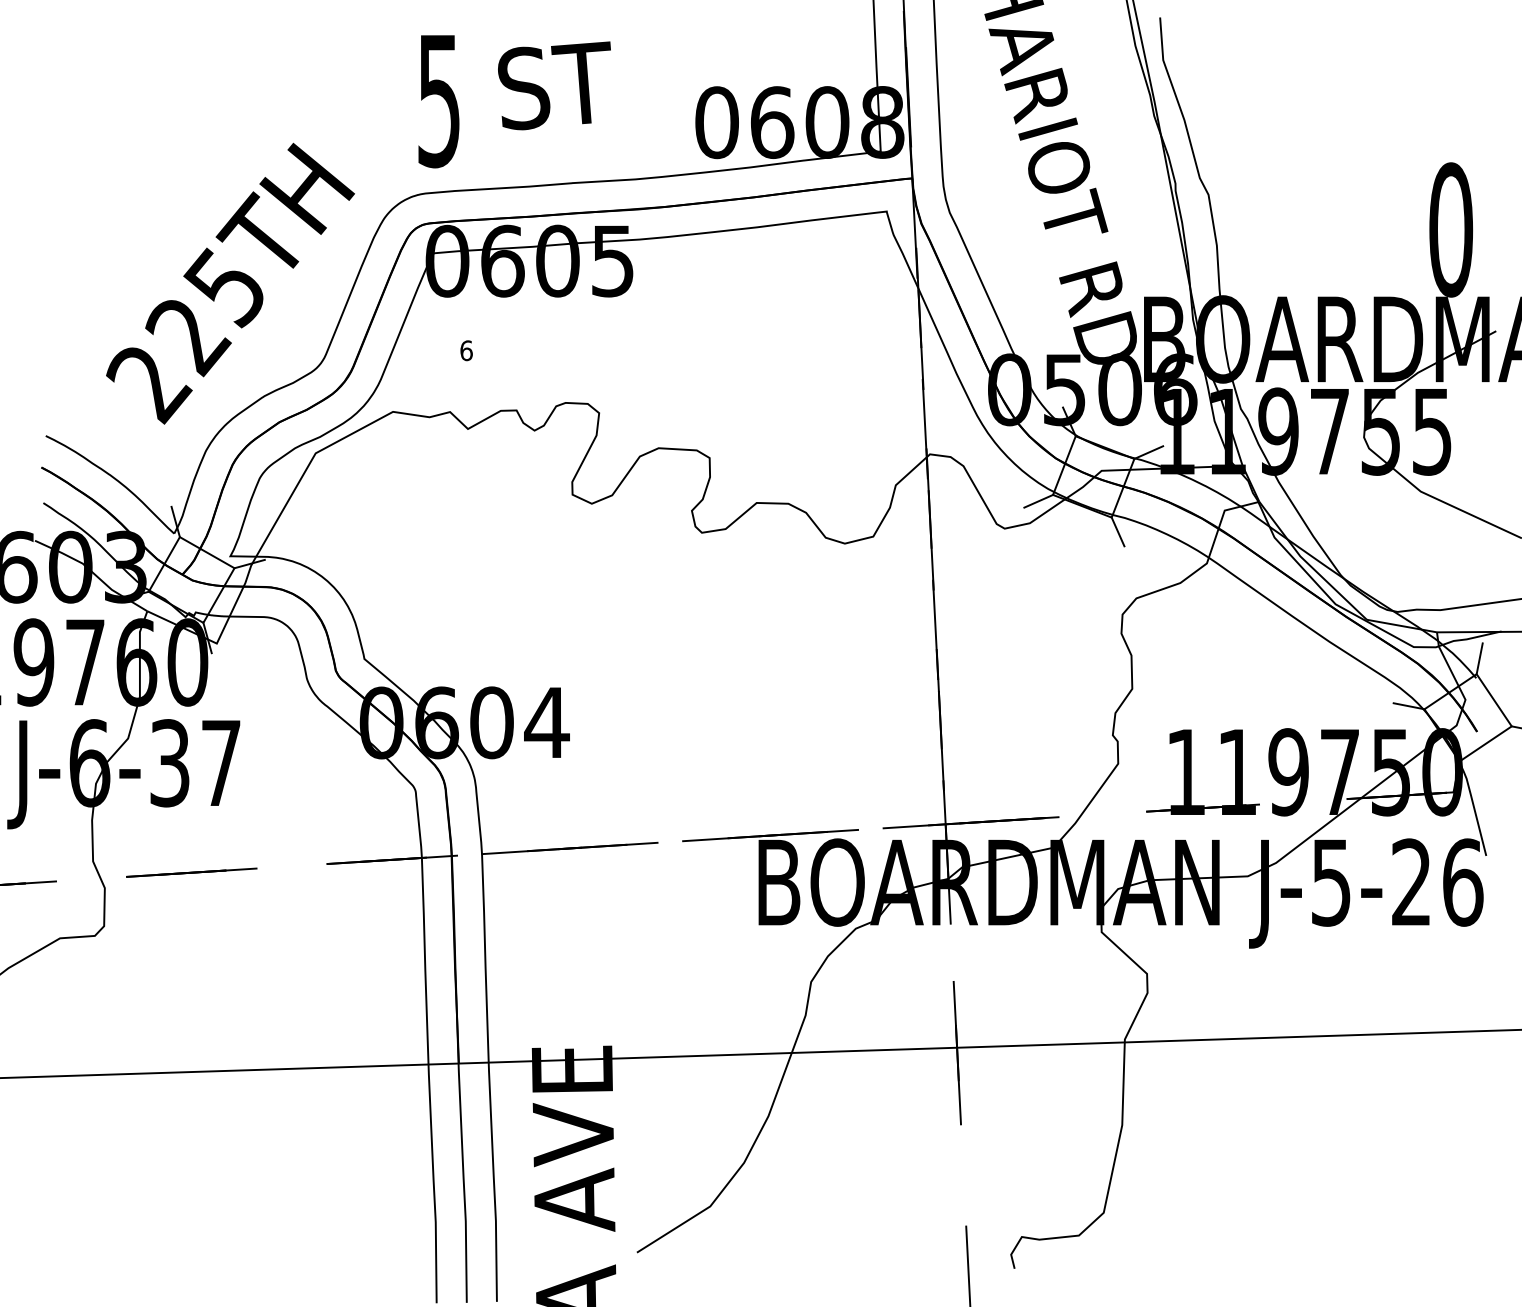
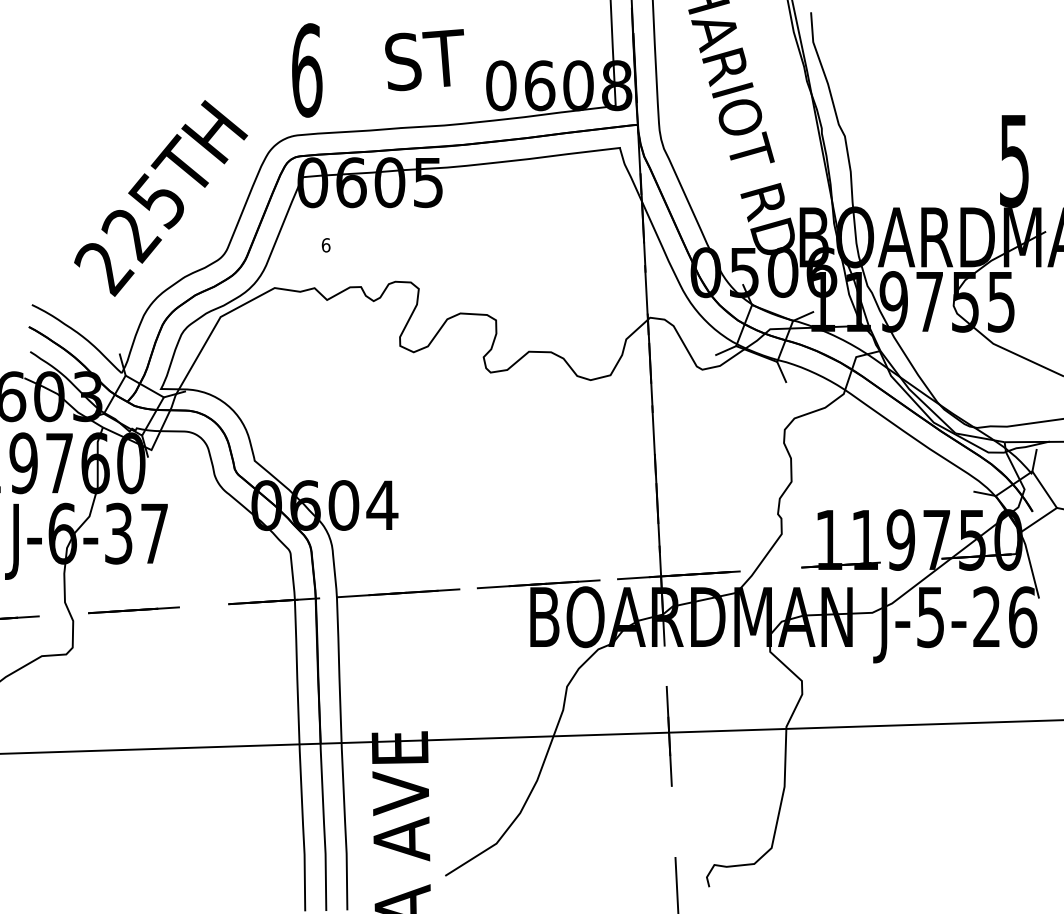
text: (554, 86) -> (424, 60), moved
text: (439, 100) -> (307, 70), 5 -> 6
text: (1451, 229) -> (1014, 160), 0 -> 5

